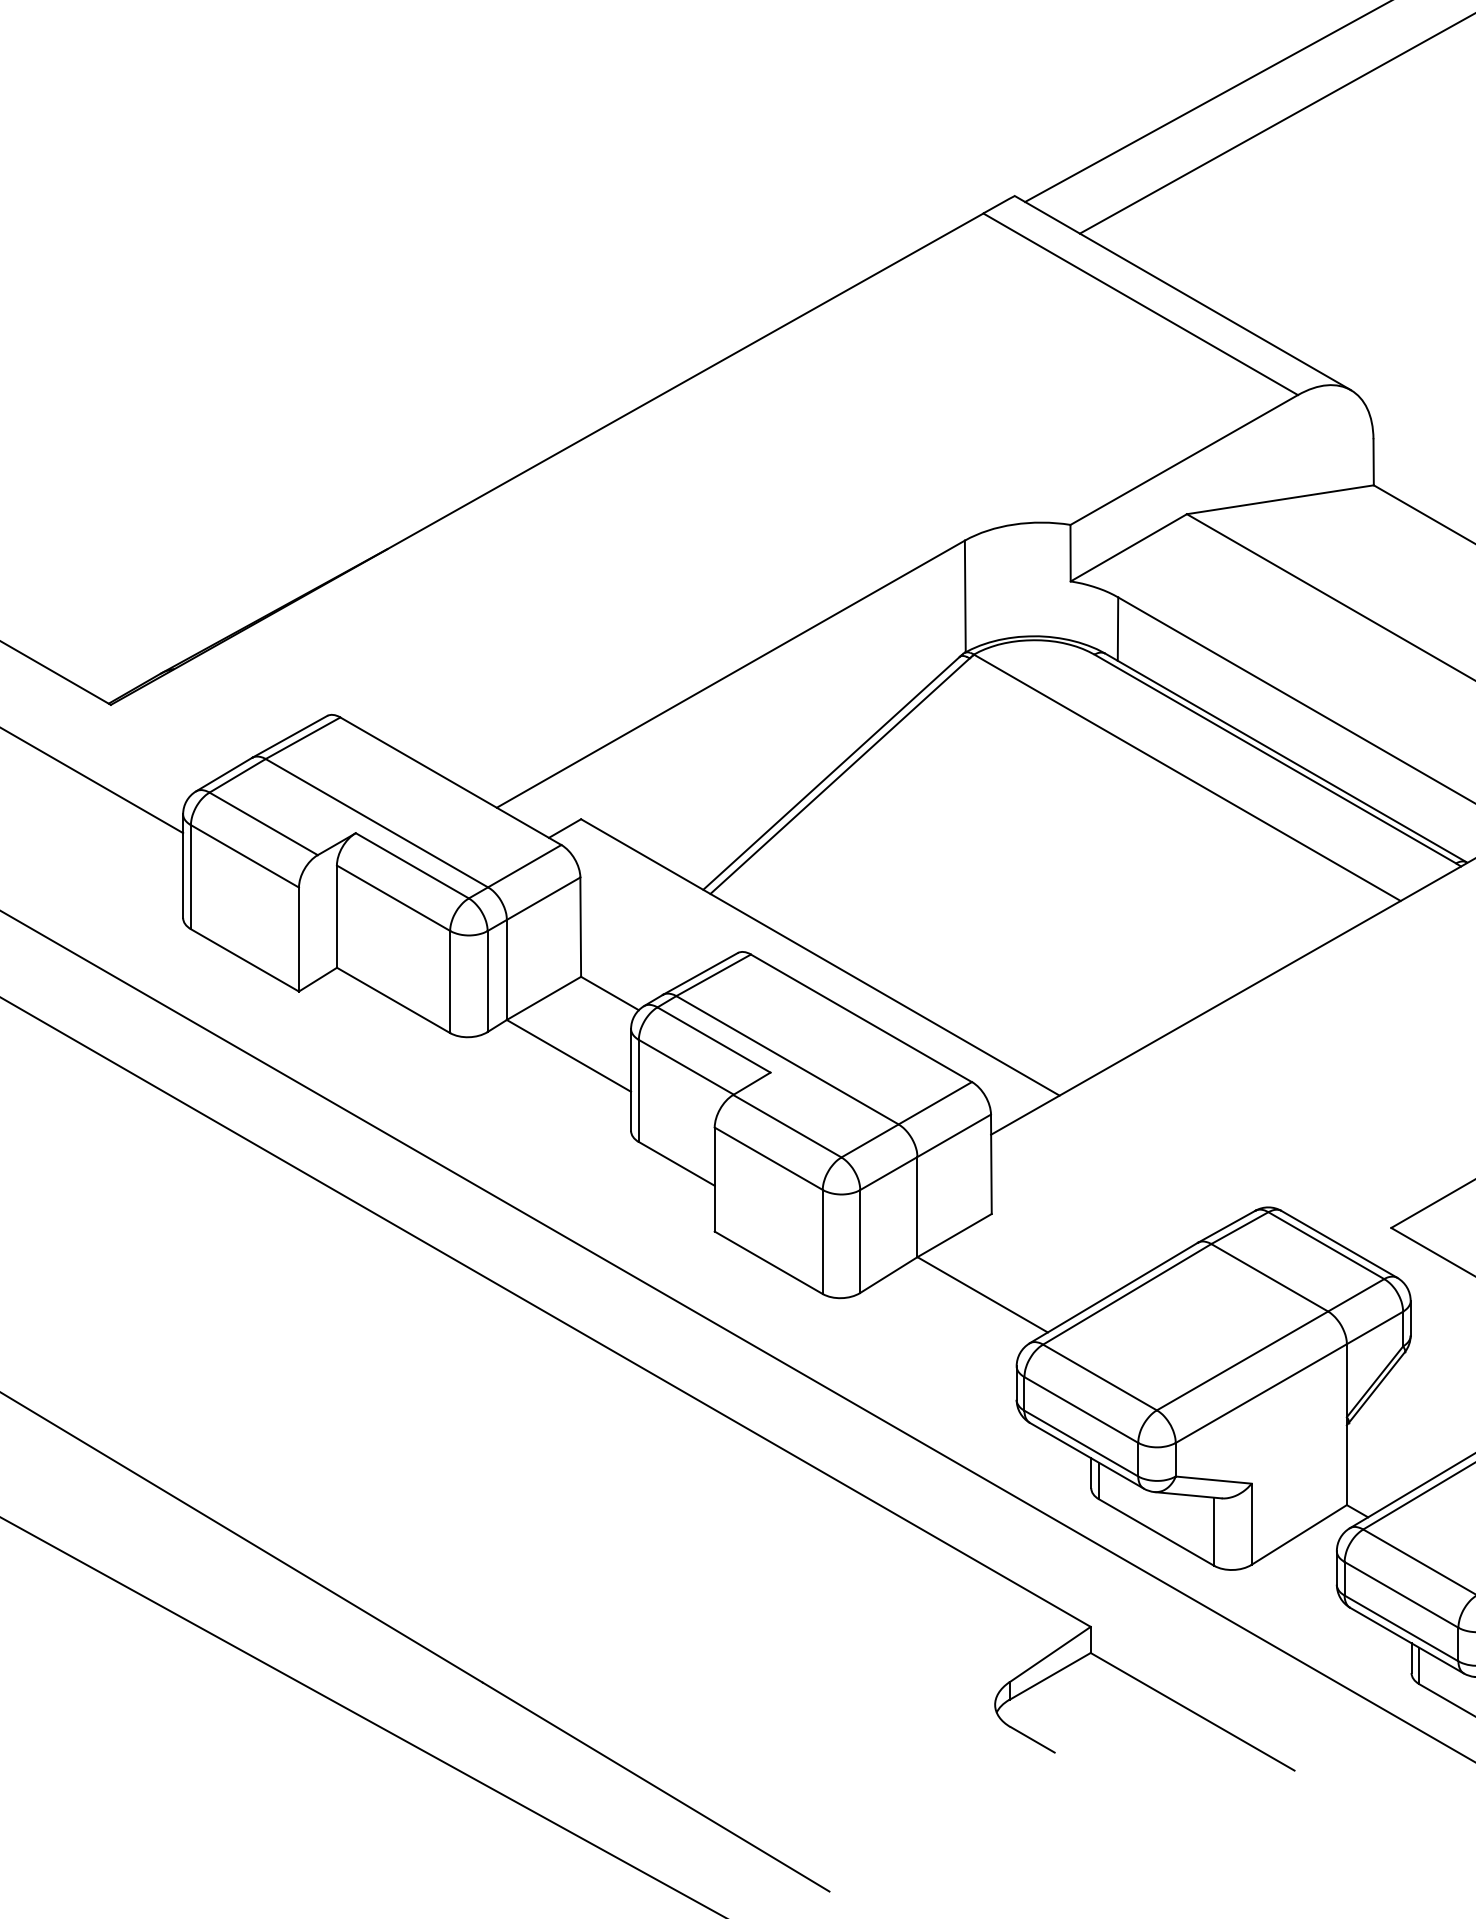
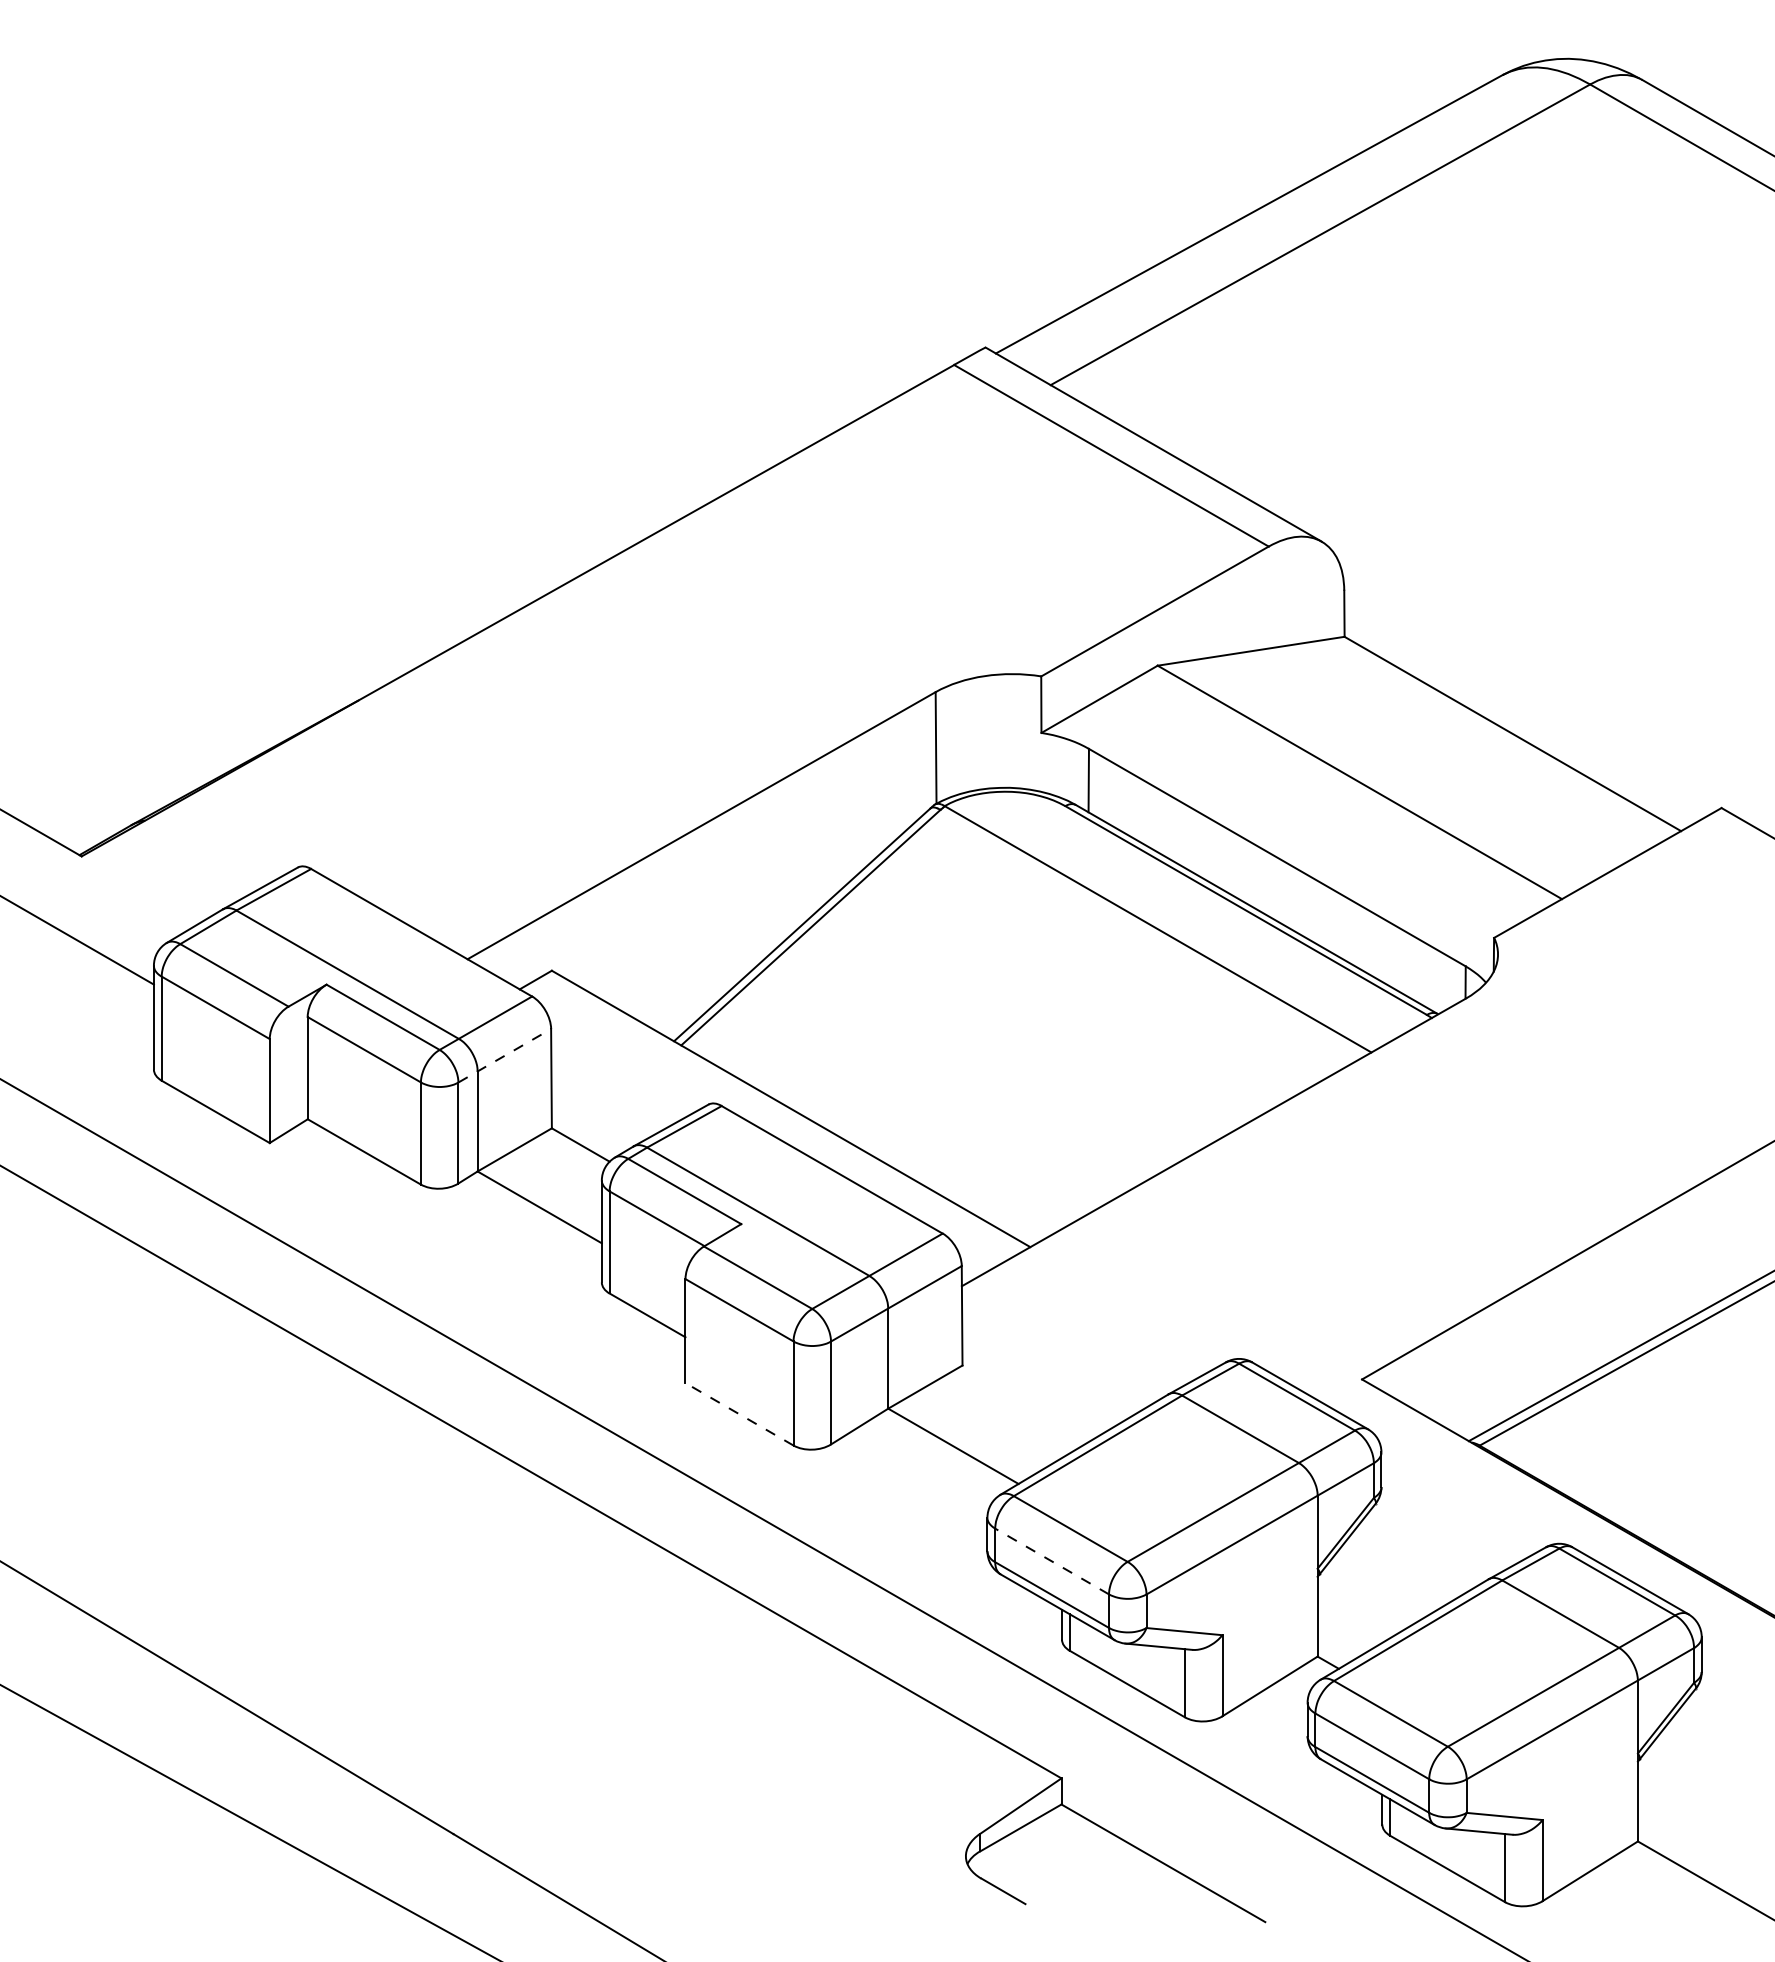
line: (533, 904) -> (504, 1055), solid -> dashed
line: (768, 1263) -> (739, 1414), solid -> dashed
line: (1081, 1410) -> (1052, 1561), solid -> dashed

